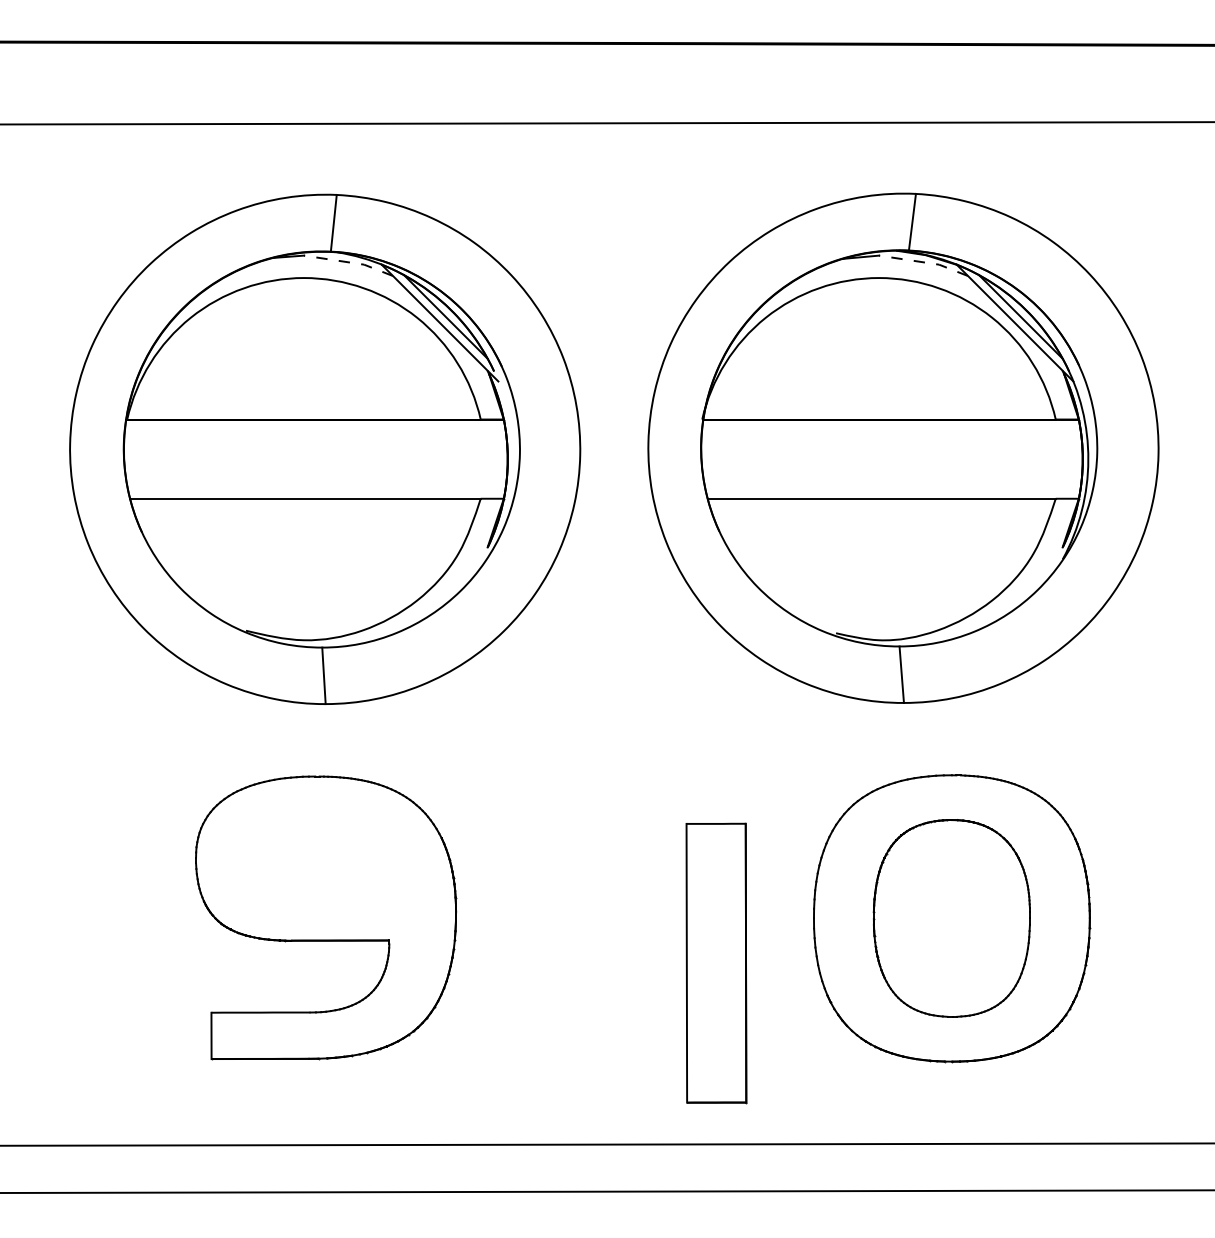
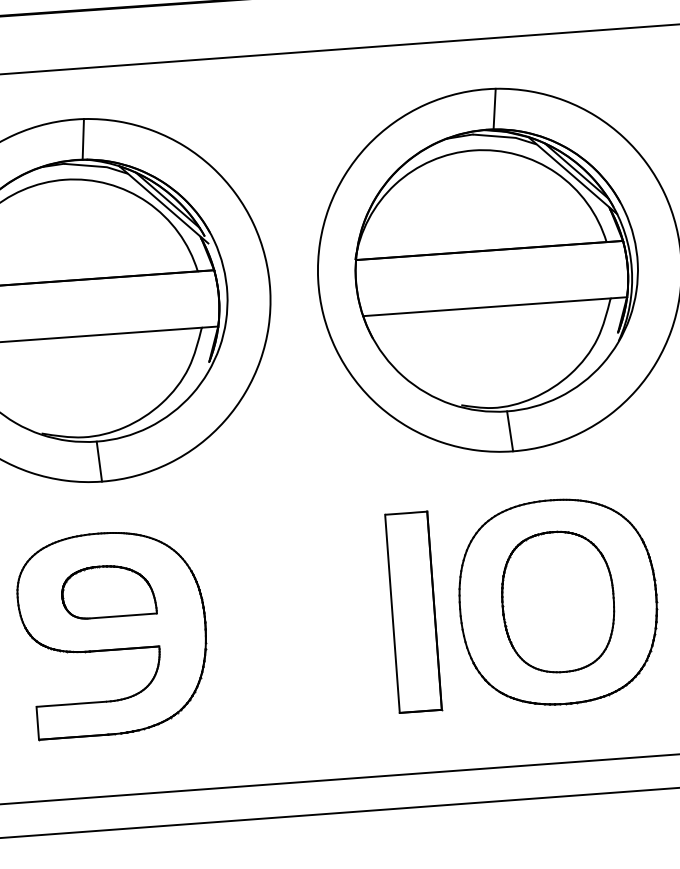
line: (349, 262) -> (96, 166), dashed -> solid
line: (924, 262) -> (505, 137), dashed -> solid
part: (323, 858) -> (108, 591), added
part: (716, 963) -> (413, 612), moved

